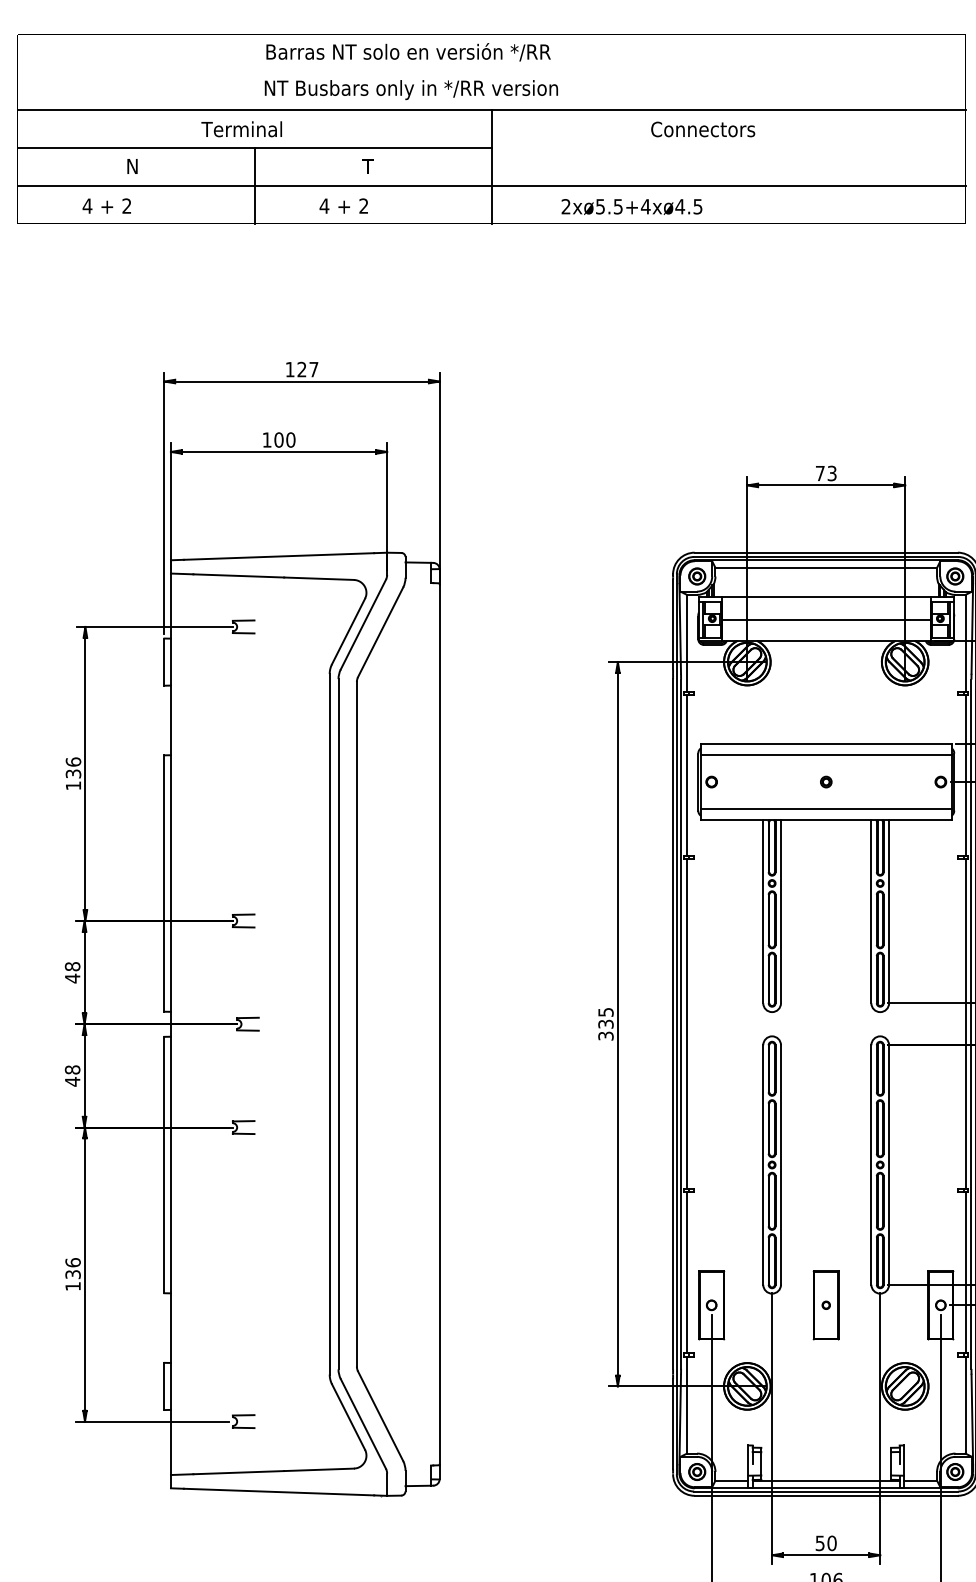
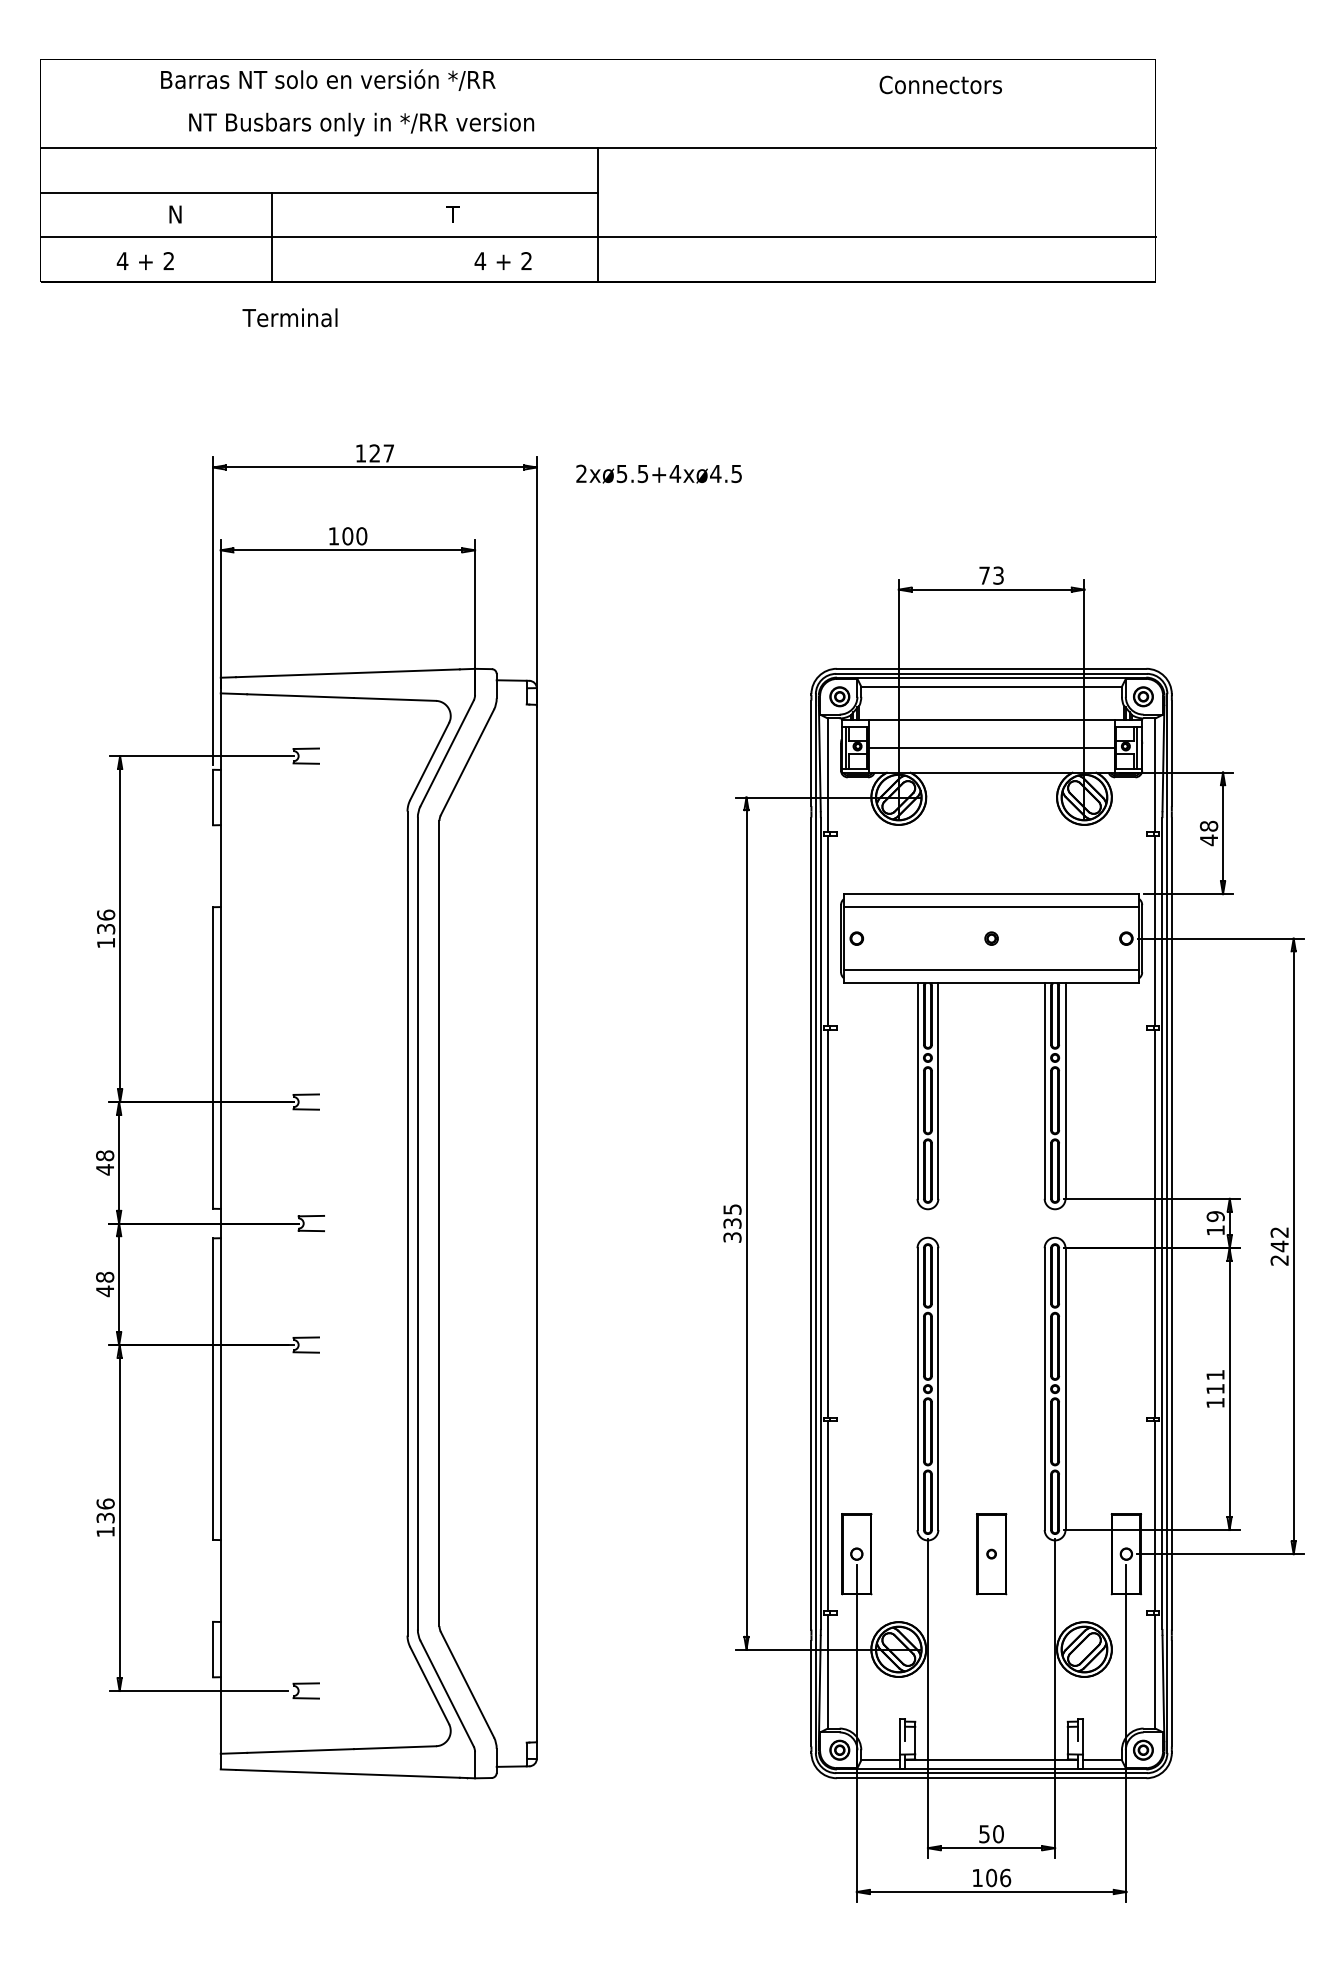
text: (408, 51) -> (328, 79), moved
text: (411, 89) -> (361, 124), moved
text: (241, 129) -> (289, 317), moved
text: (702, 129) -> (940, 84), moved
line: (254, 186) -> (272, 237), moved
text: (343, 205) -> (502, 260), moved
text: (631, 206) -> (658, 473), moved

